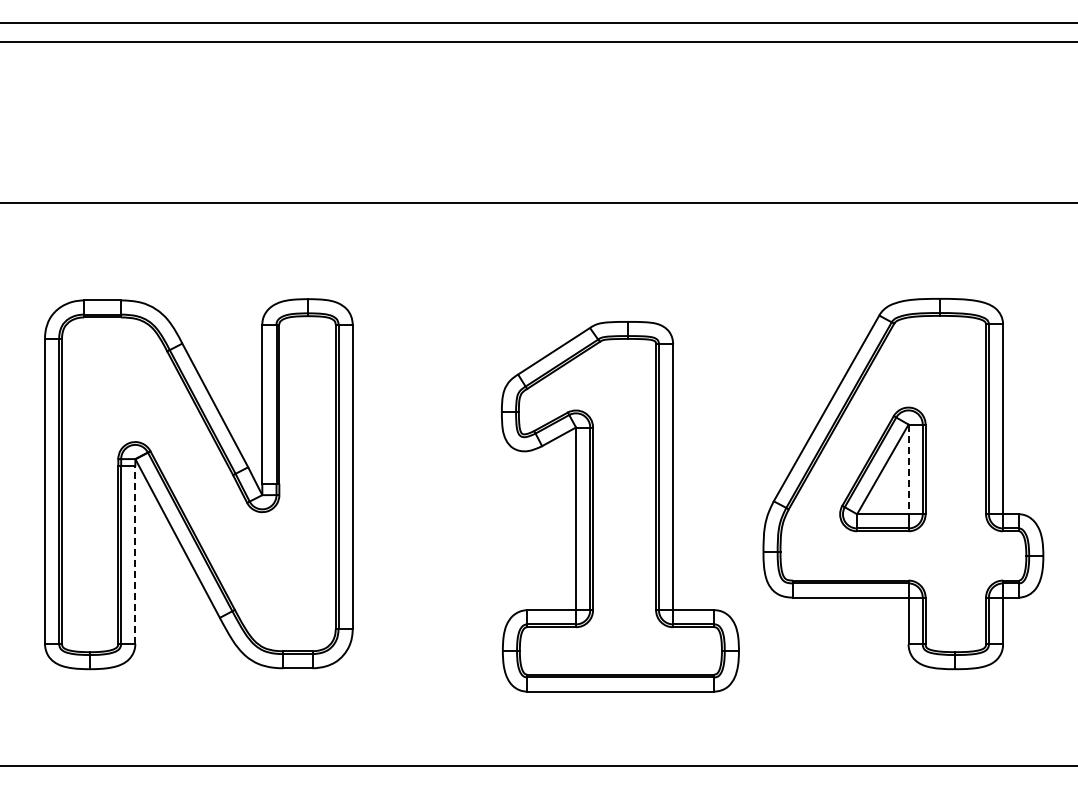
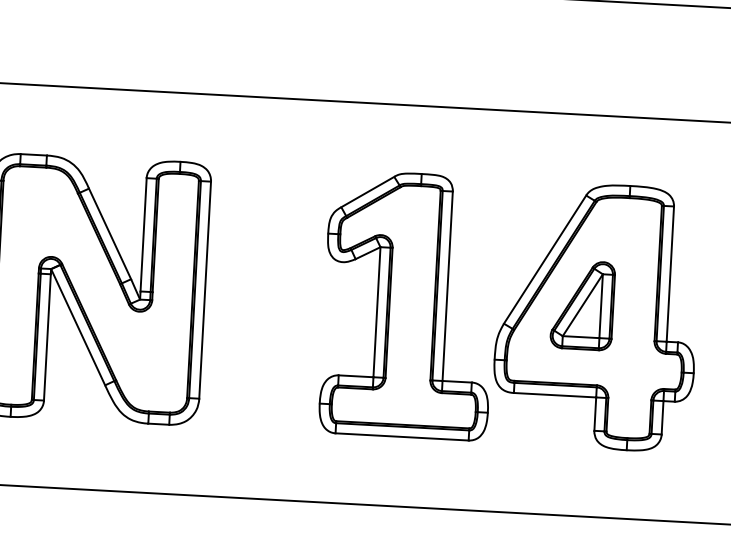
line: (908, 469) -> (601, 306), dashed -> solid
part: (620, 506) -> (409, 305), moved
line: (135, 555) -> (47, 337), dashed -> solid

